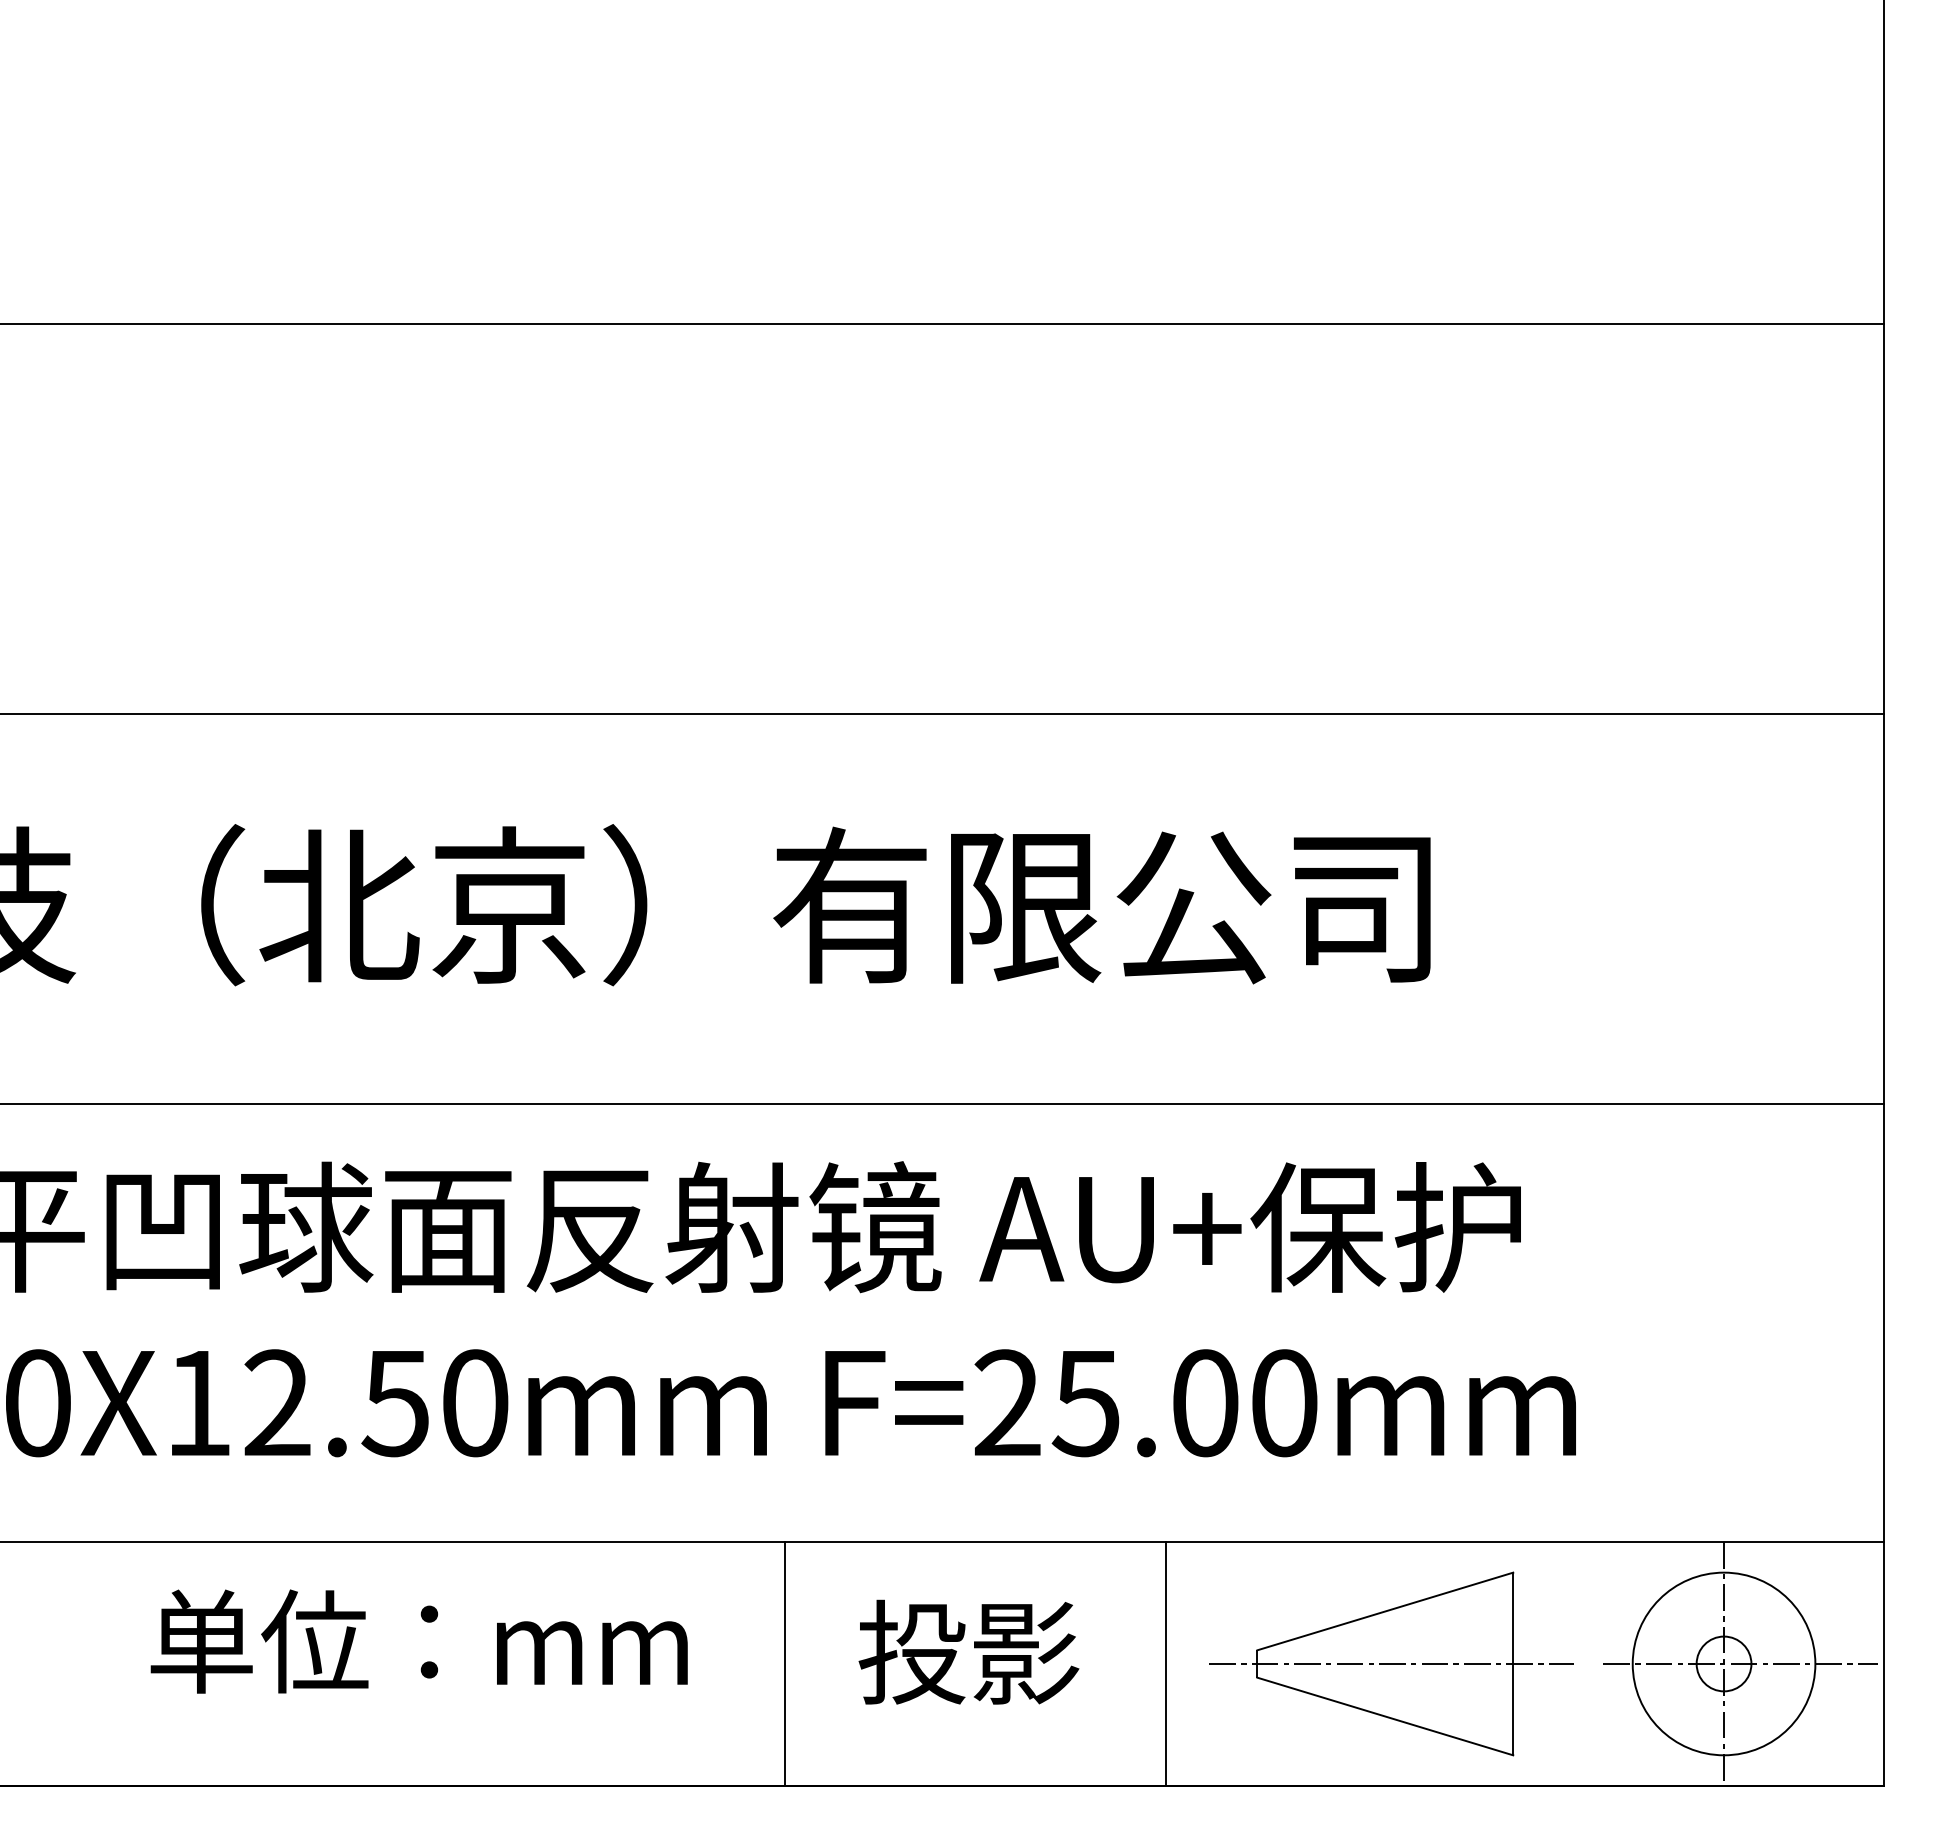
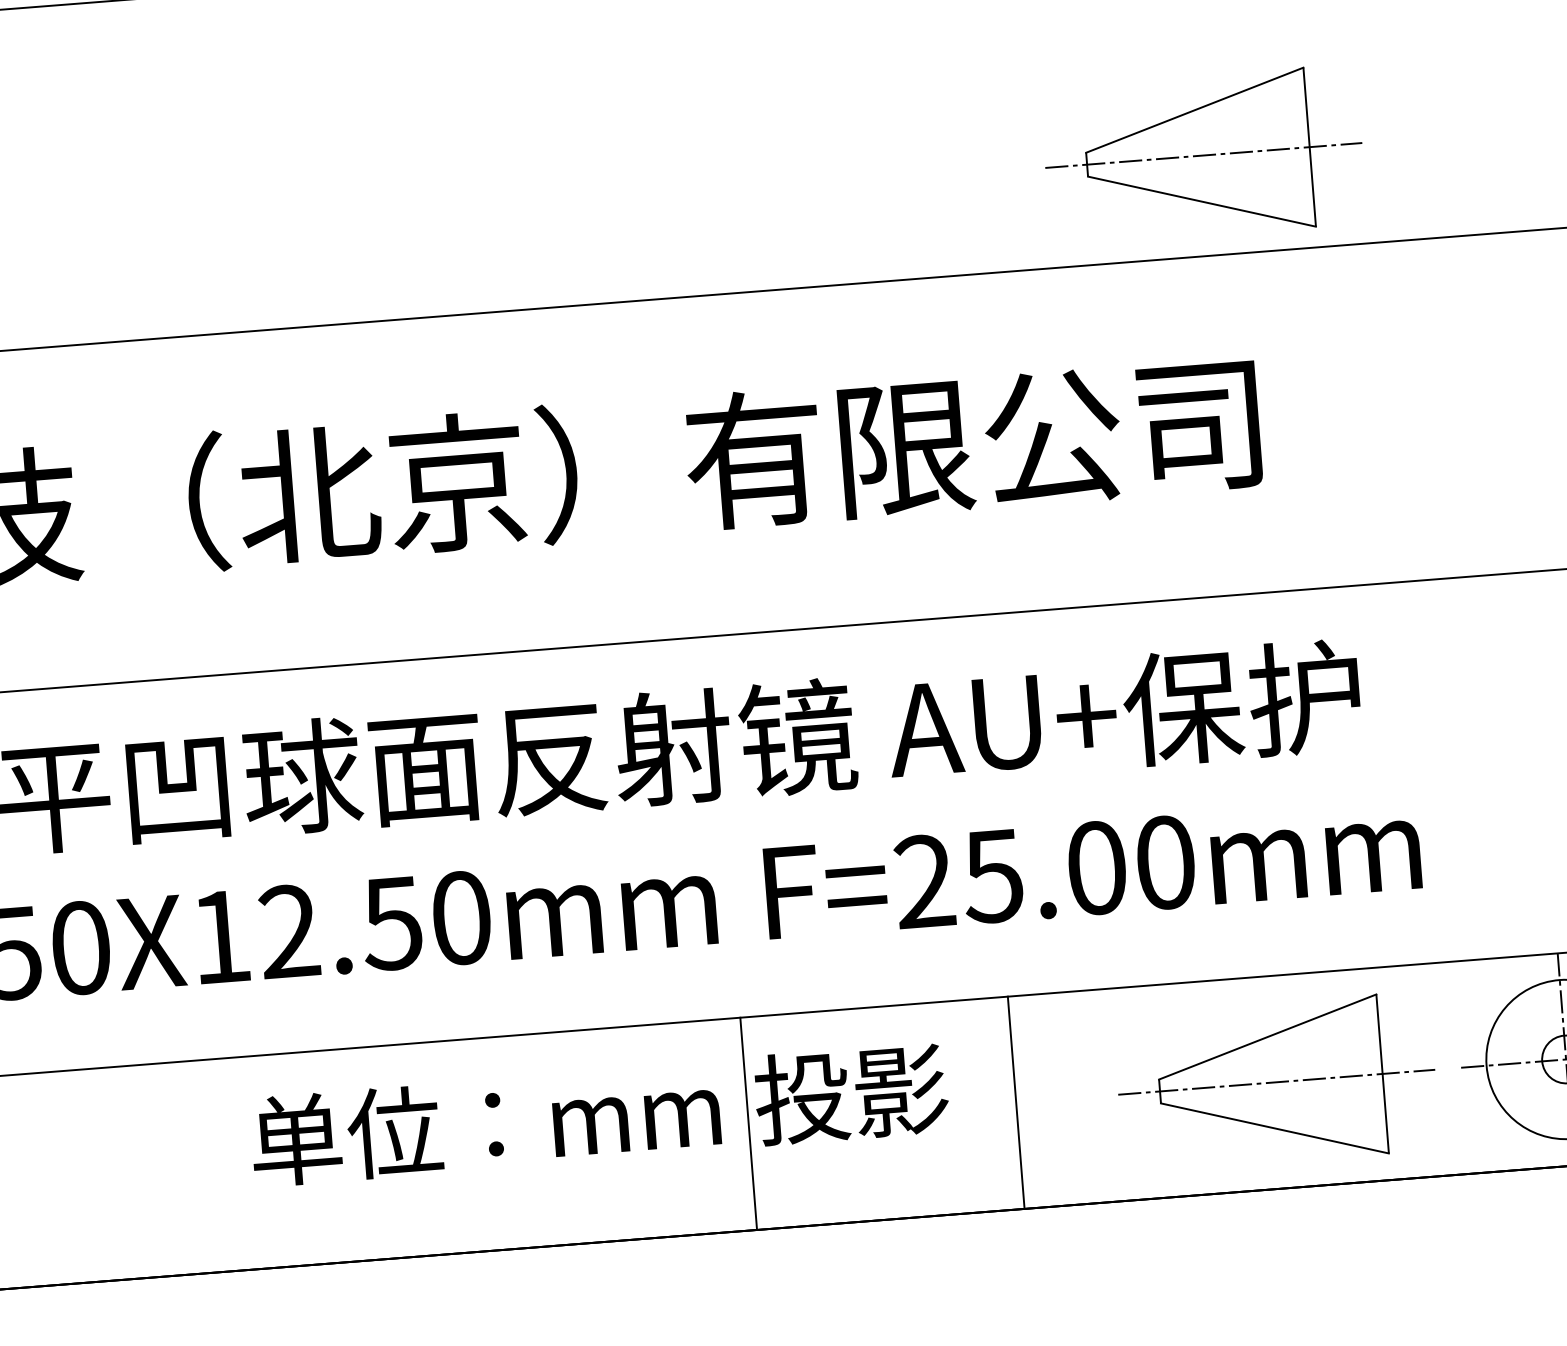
part: (1391, 598) -> (1203, 155), added
text: (418, 1641) -> (484, 1124), moved
text: (968, 1651) -> (851, 1093), moved
line: (1166, 1663) -> (1016, 1102), moved

